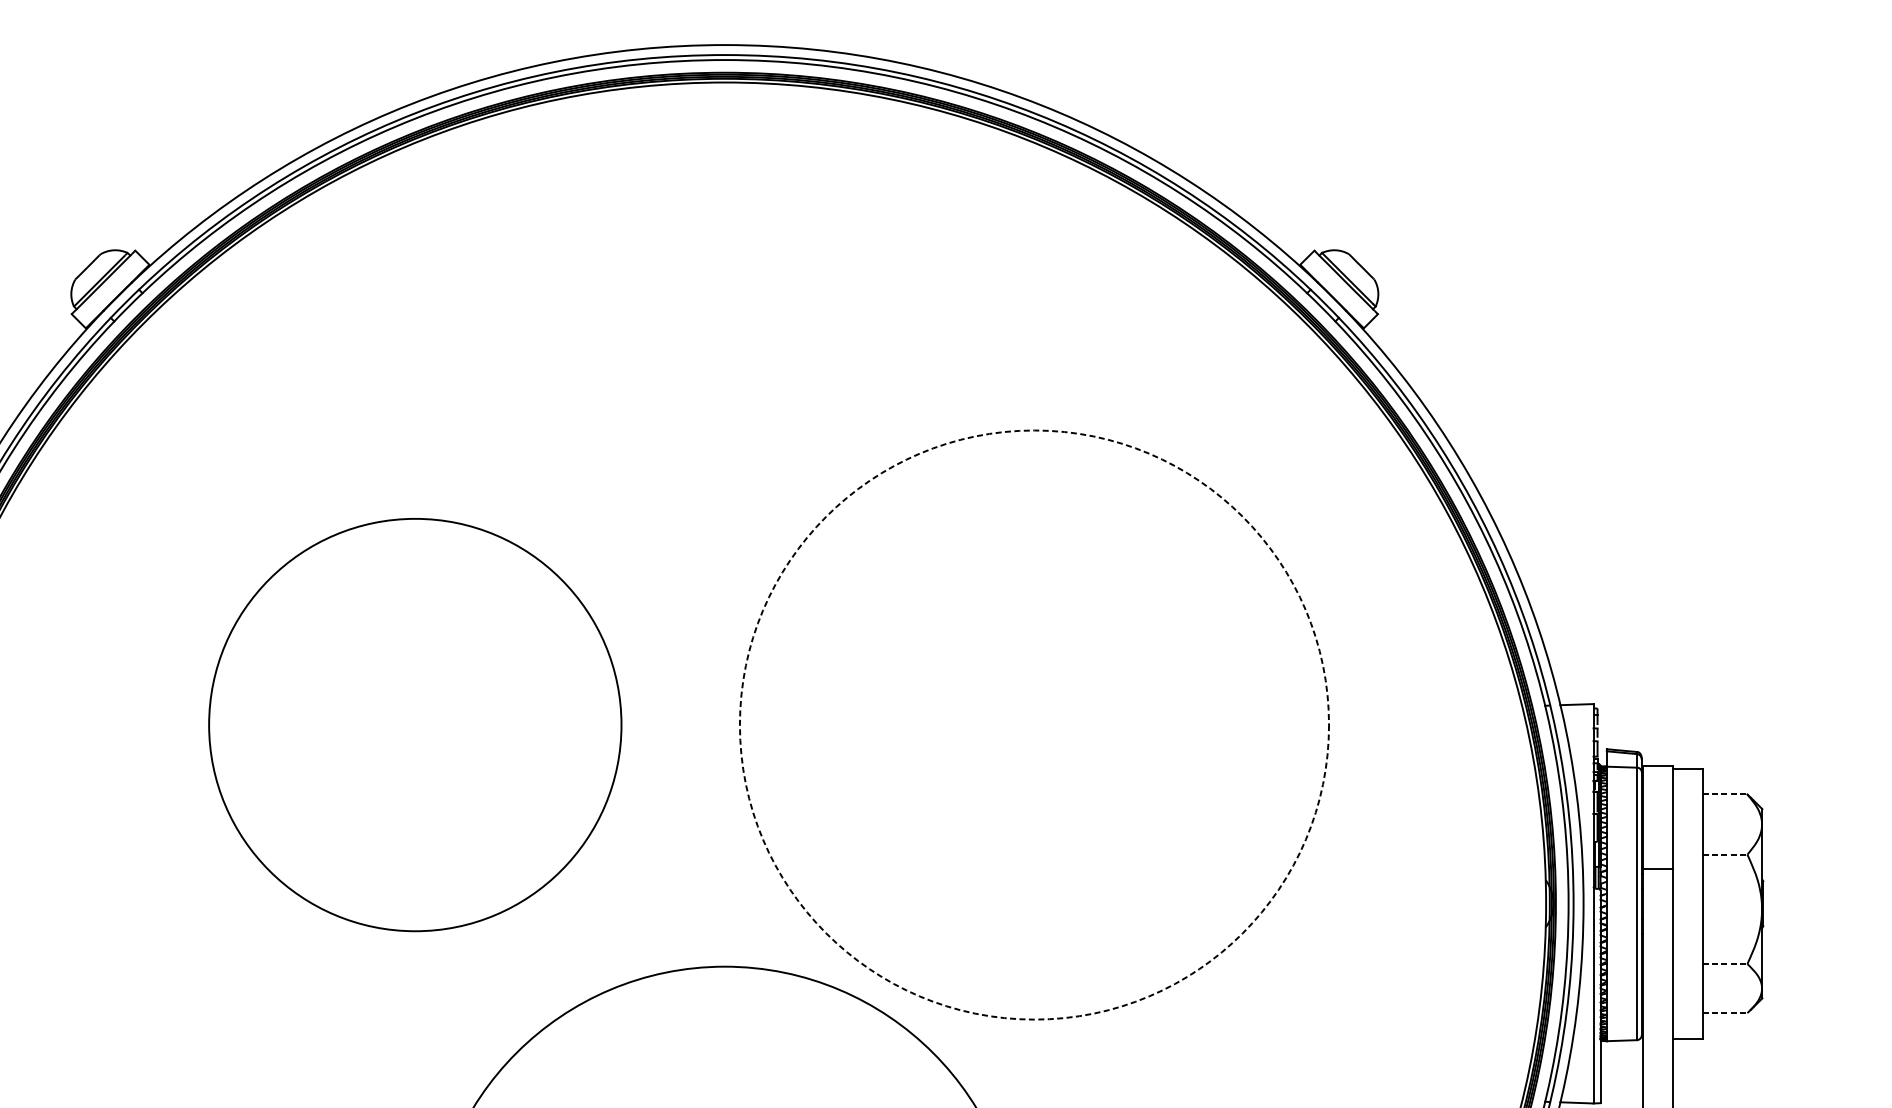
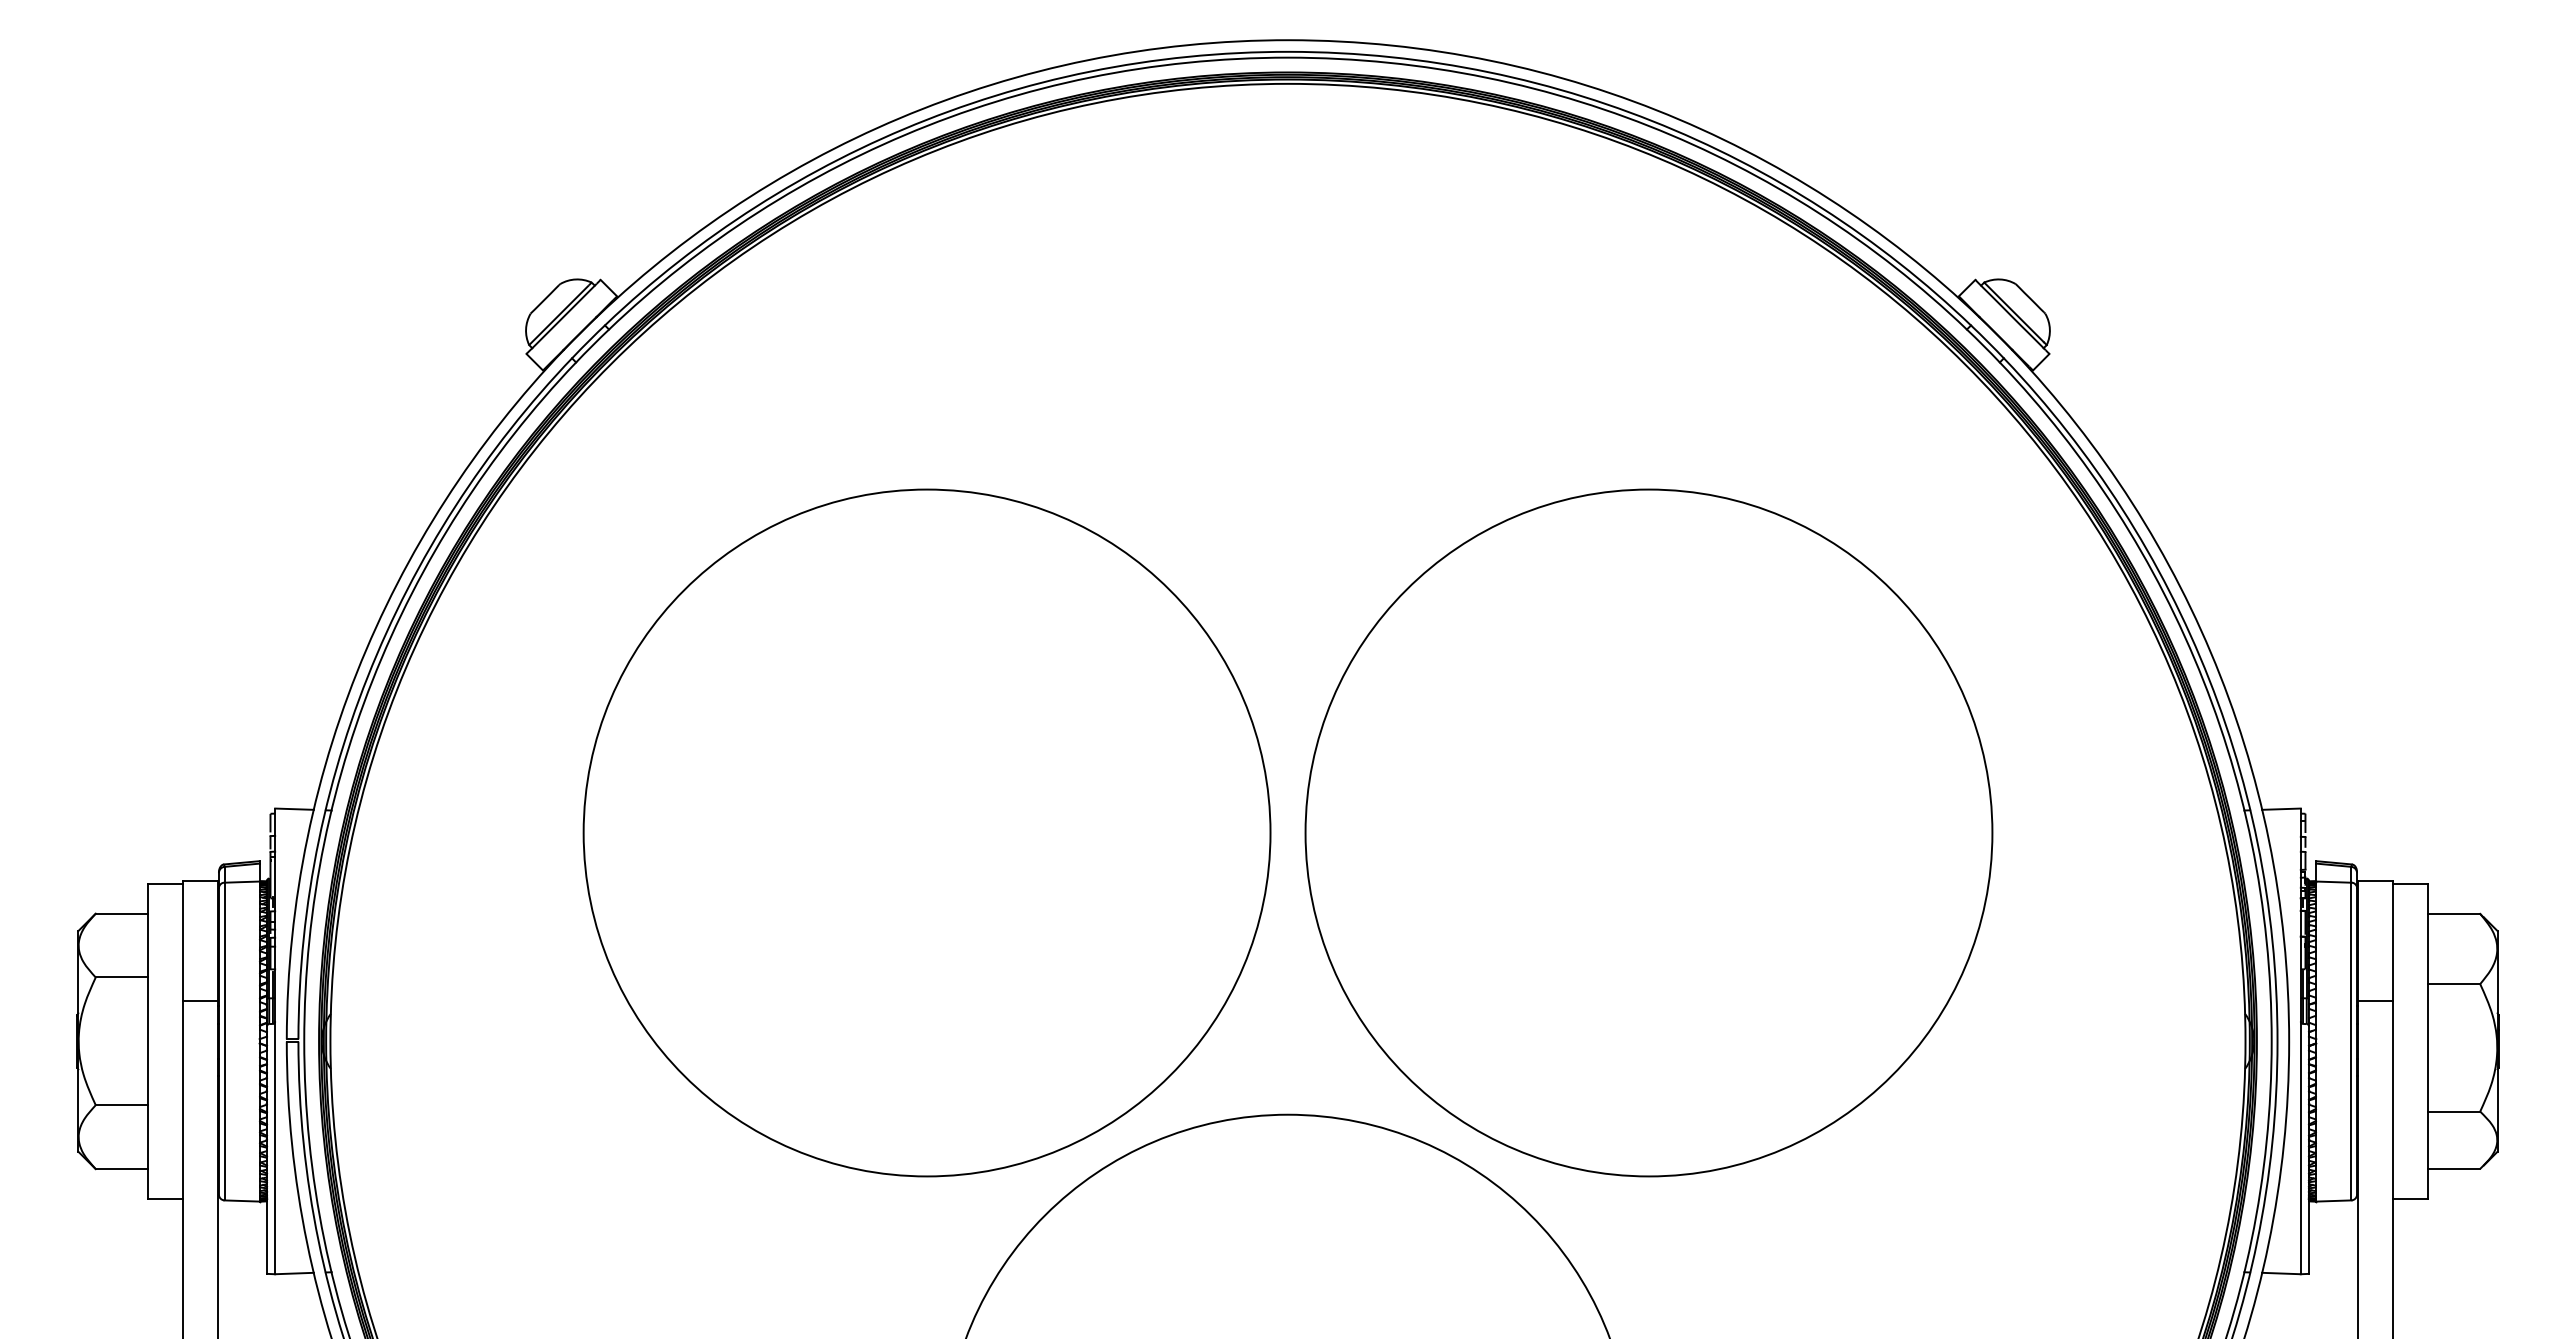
circle: (414, 724) -> (926, 832), size x1.43
circle: (1034, 724) -> (1648, 832), dashed -> solid
line: (1725, 794) -> (2454, 913), dashed -> solid
line: (1725, 854) -> (2454, 984), dashed -> solid
line: (1725, 963) -> (2454, 1111), dashed -> solid
line: (1725, 1012) -> (2454, 1168), dashed -> solid

